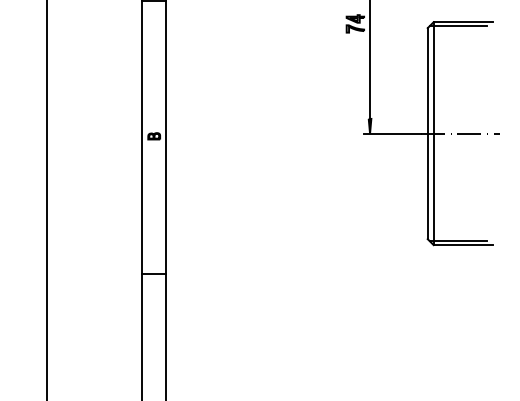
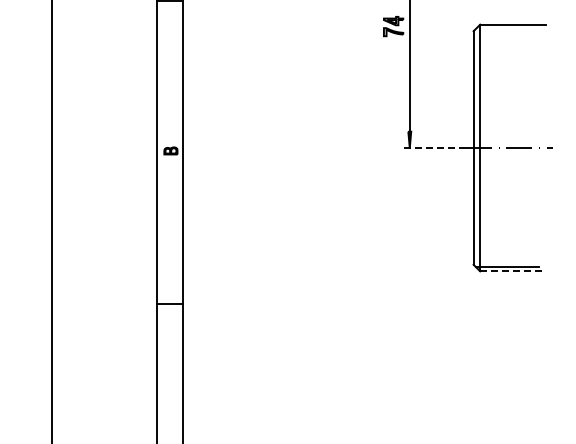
line: (457, 25) -> (506, 28), removed
line: (392, 134) -> (434, 148), solid -> dashed
line: (463, 245) -> (513, 271), solid -> dashed

